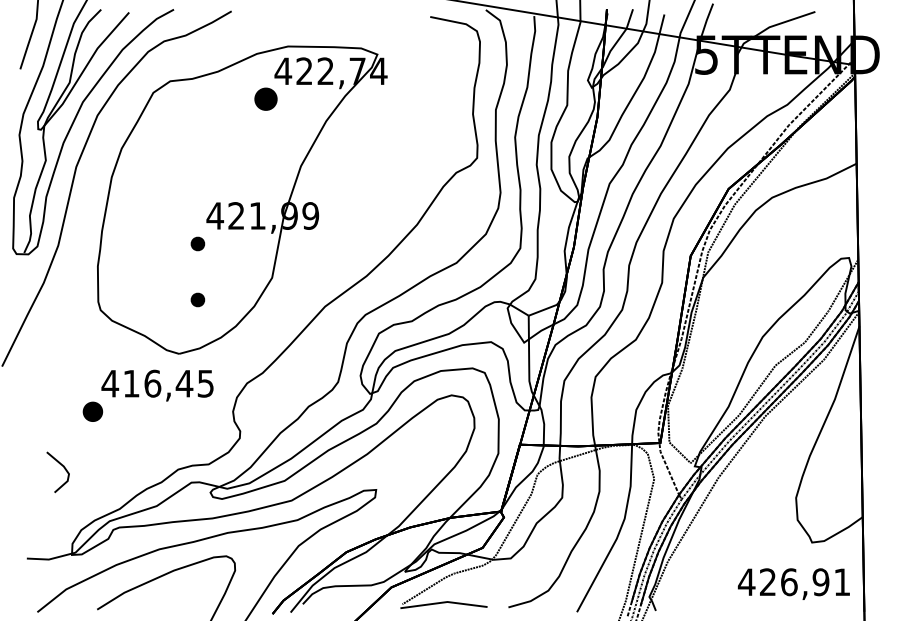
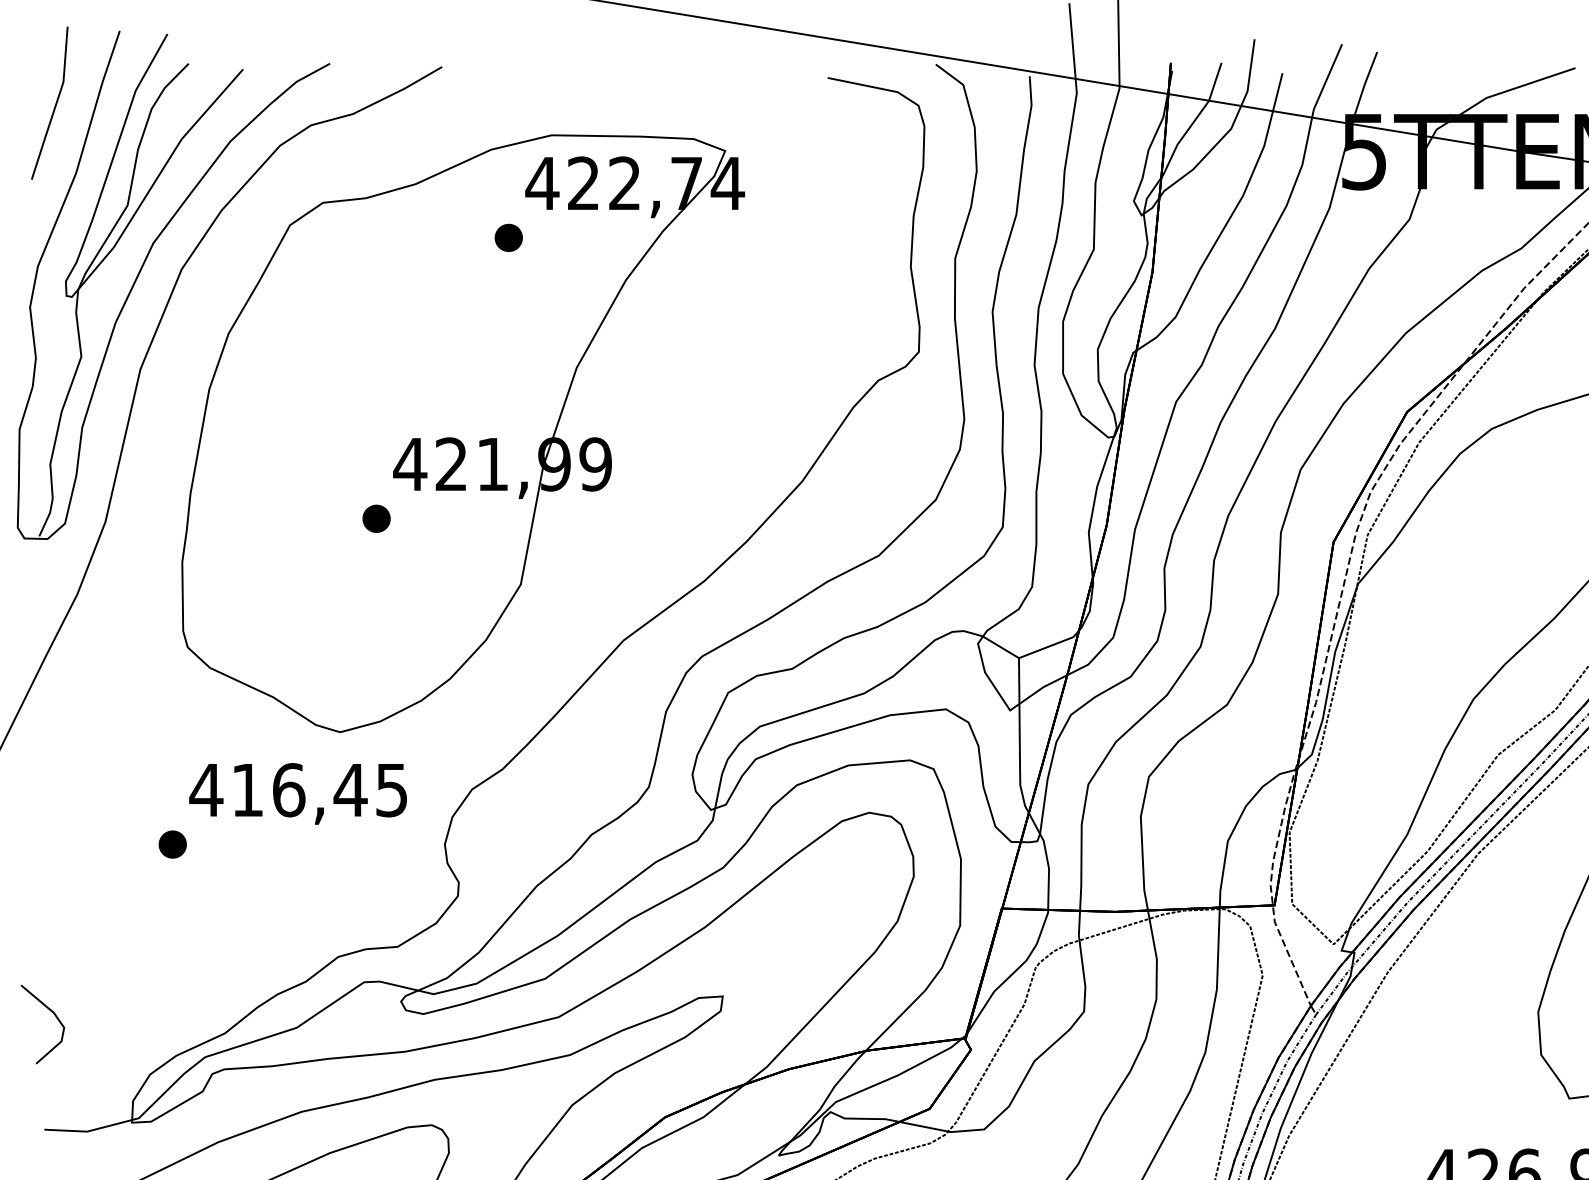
part: (265, 99) -> (507, 238), size x0.62
part: (197, 299) -> (375, 626), removed
part: (92, 411) -> (171, 844), size x0.71
line: (64, 469) -> (55, 1018), moved

